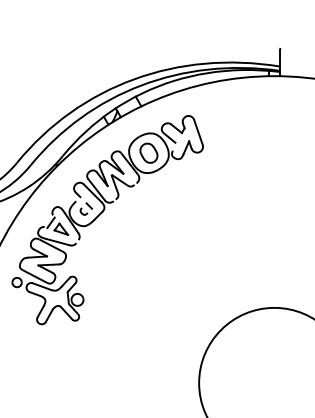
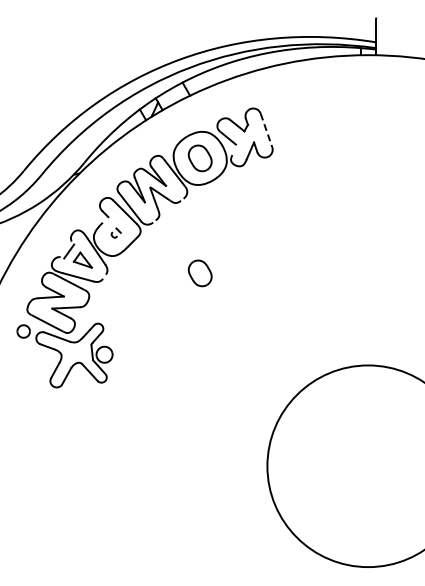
line: (198, 132) -> (266, 130), solid -> dashed
part: (85, 208) -> (115, 232), size x0.6
part: (148, 239) -> (199, 273), added

